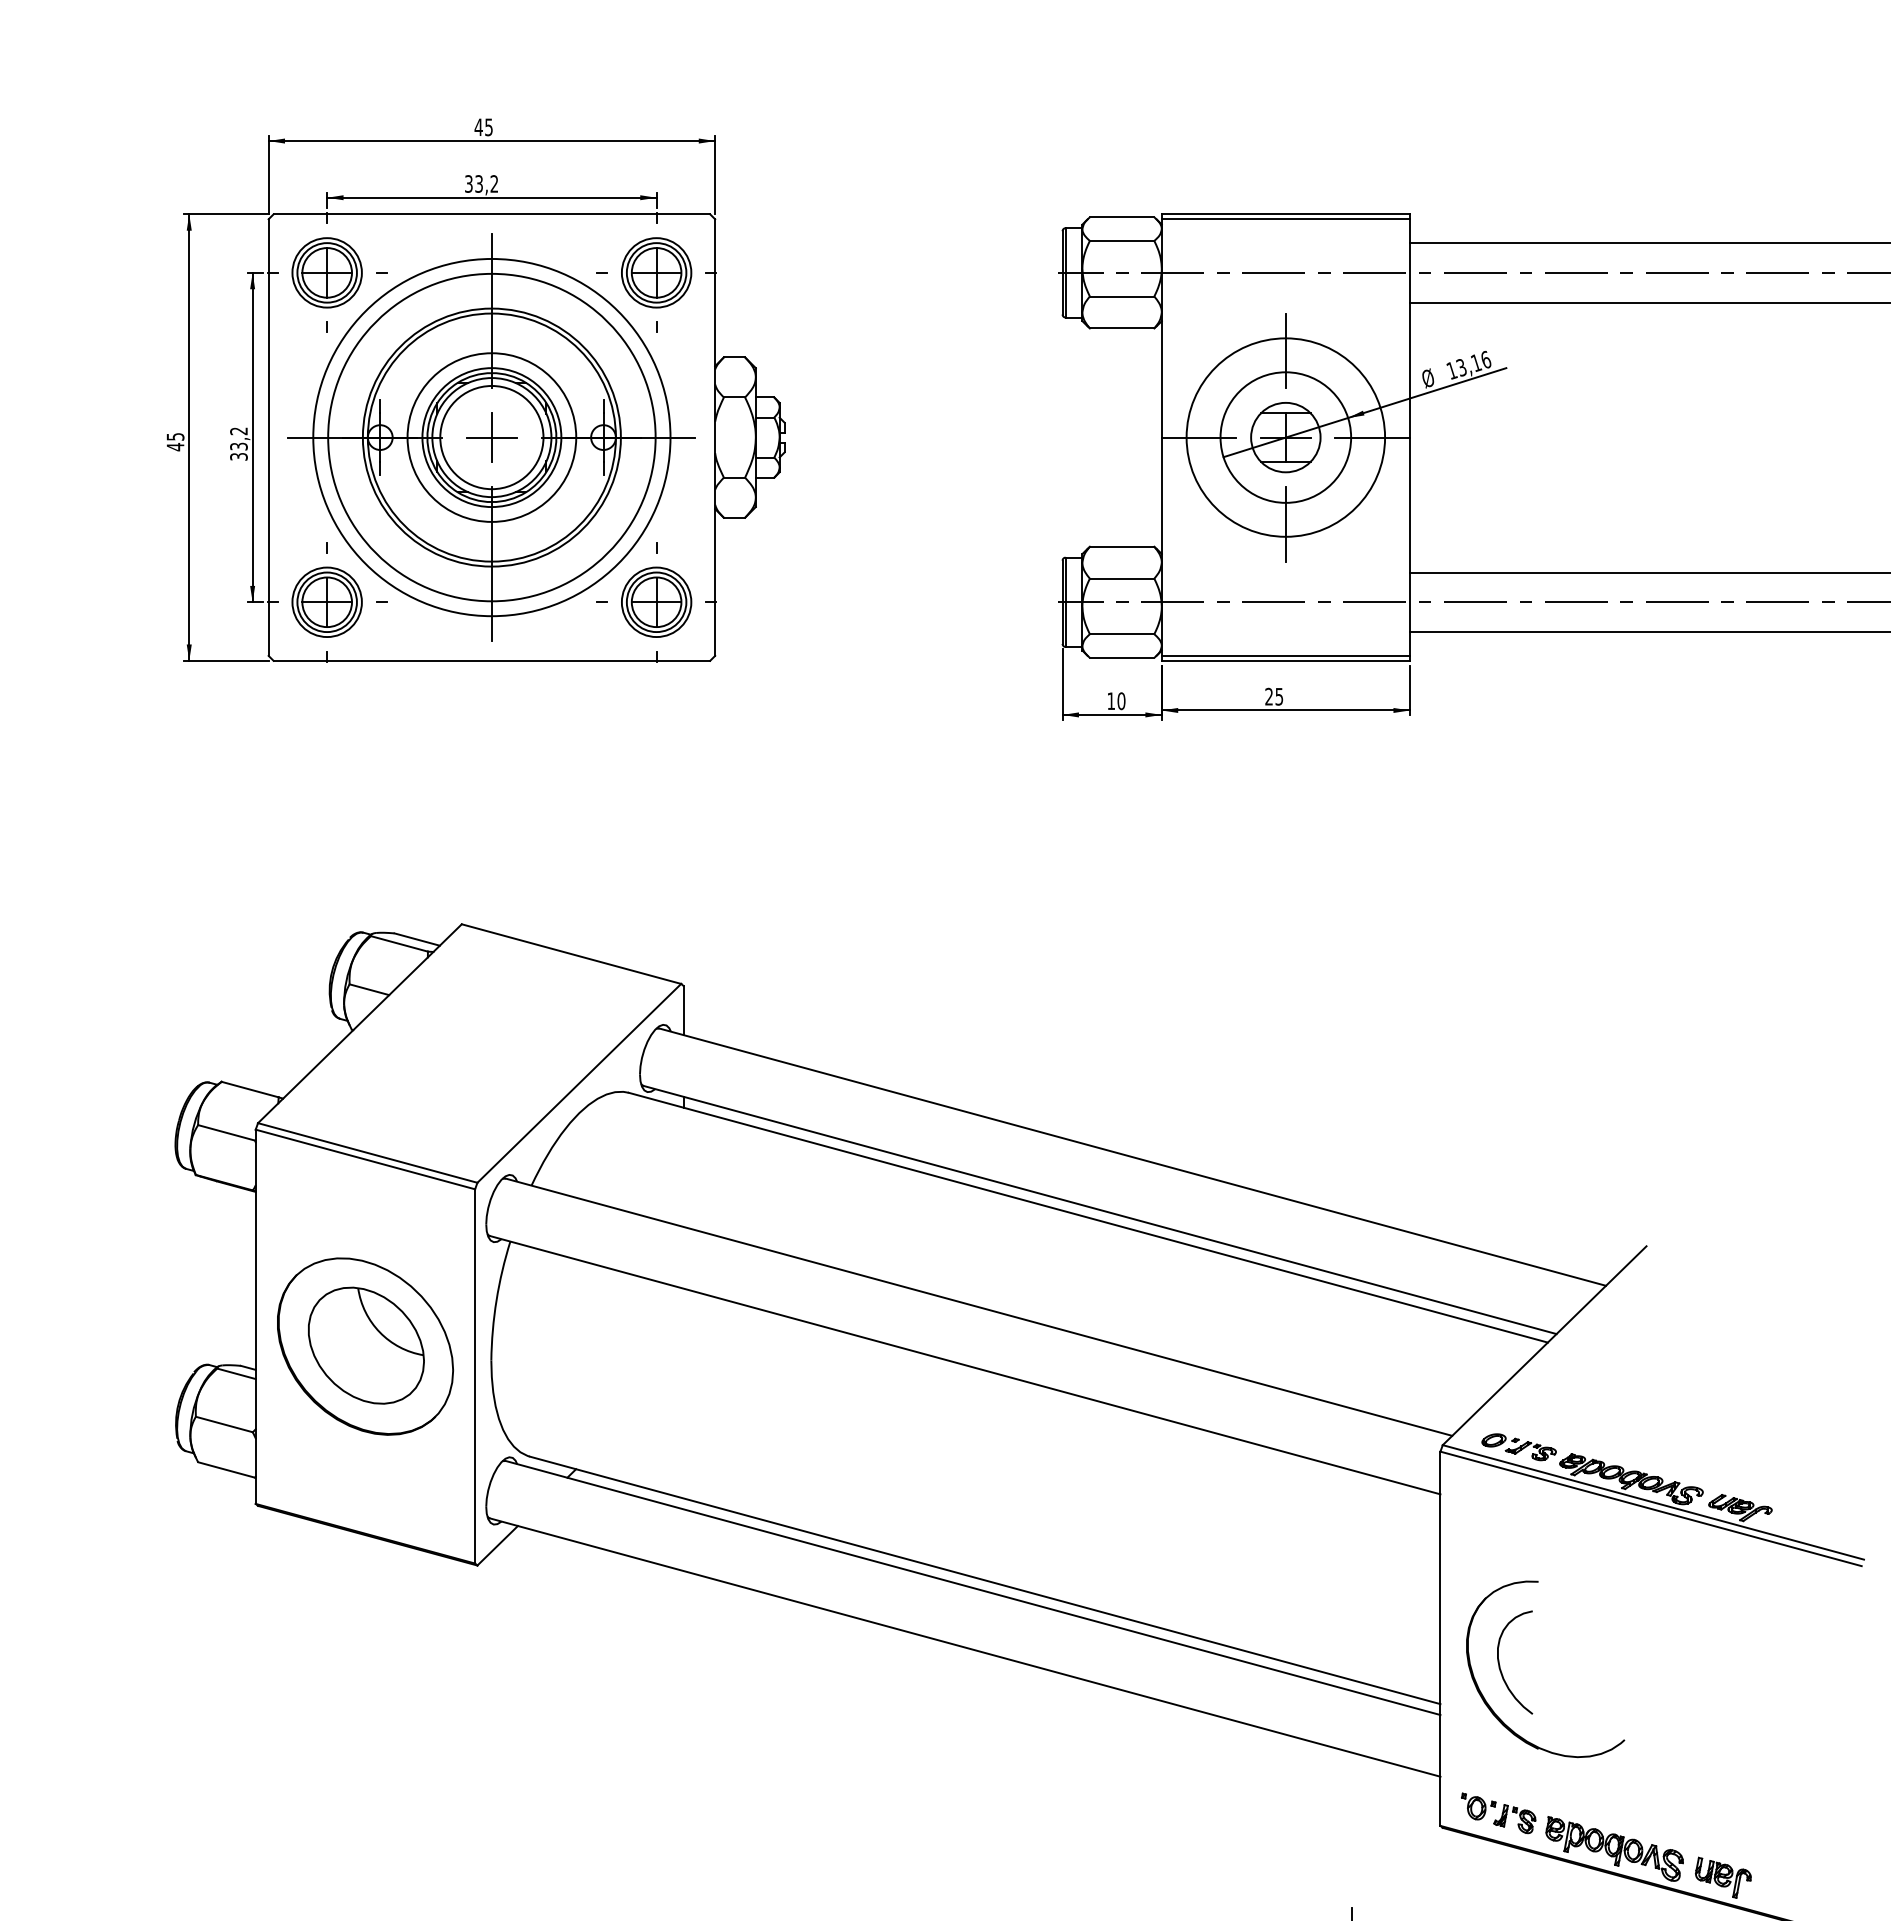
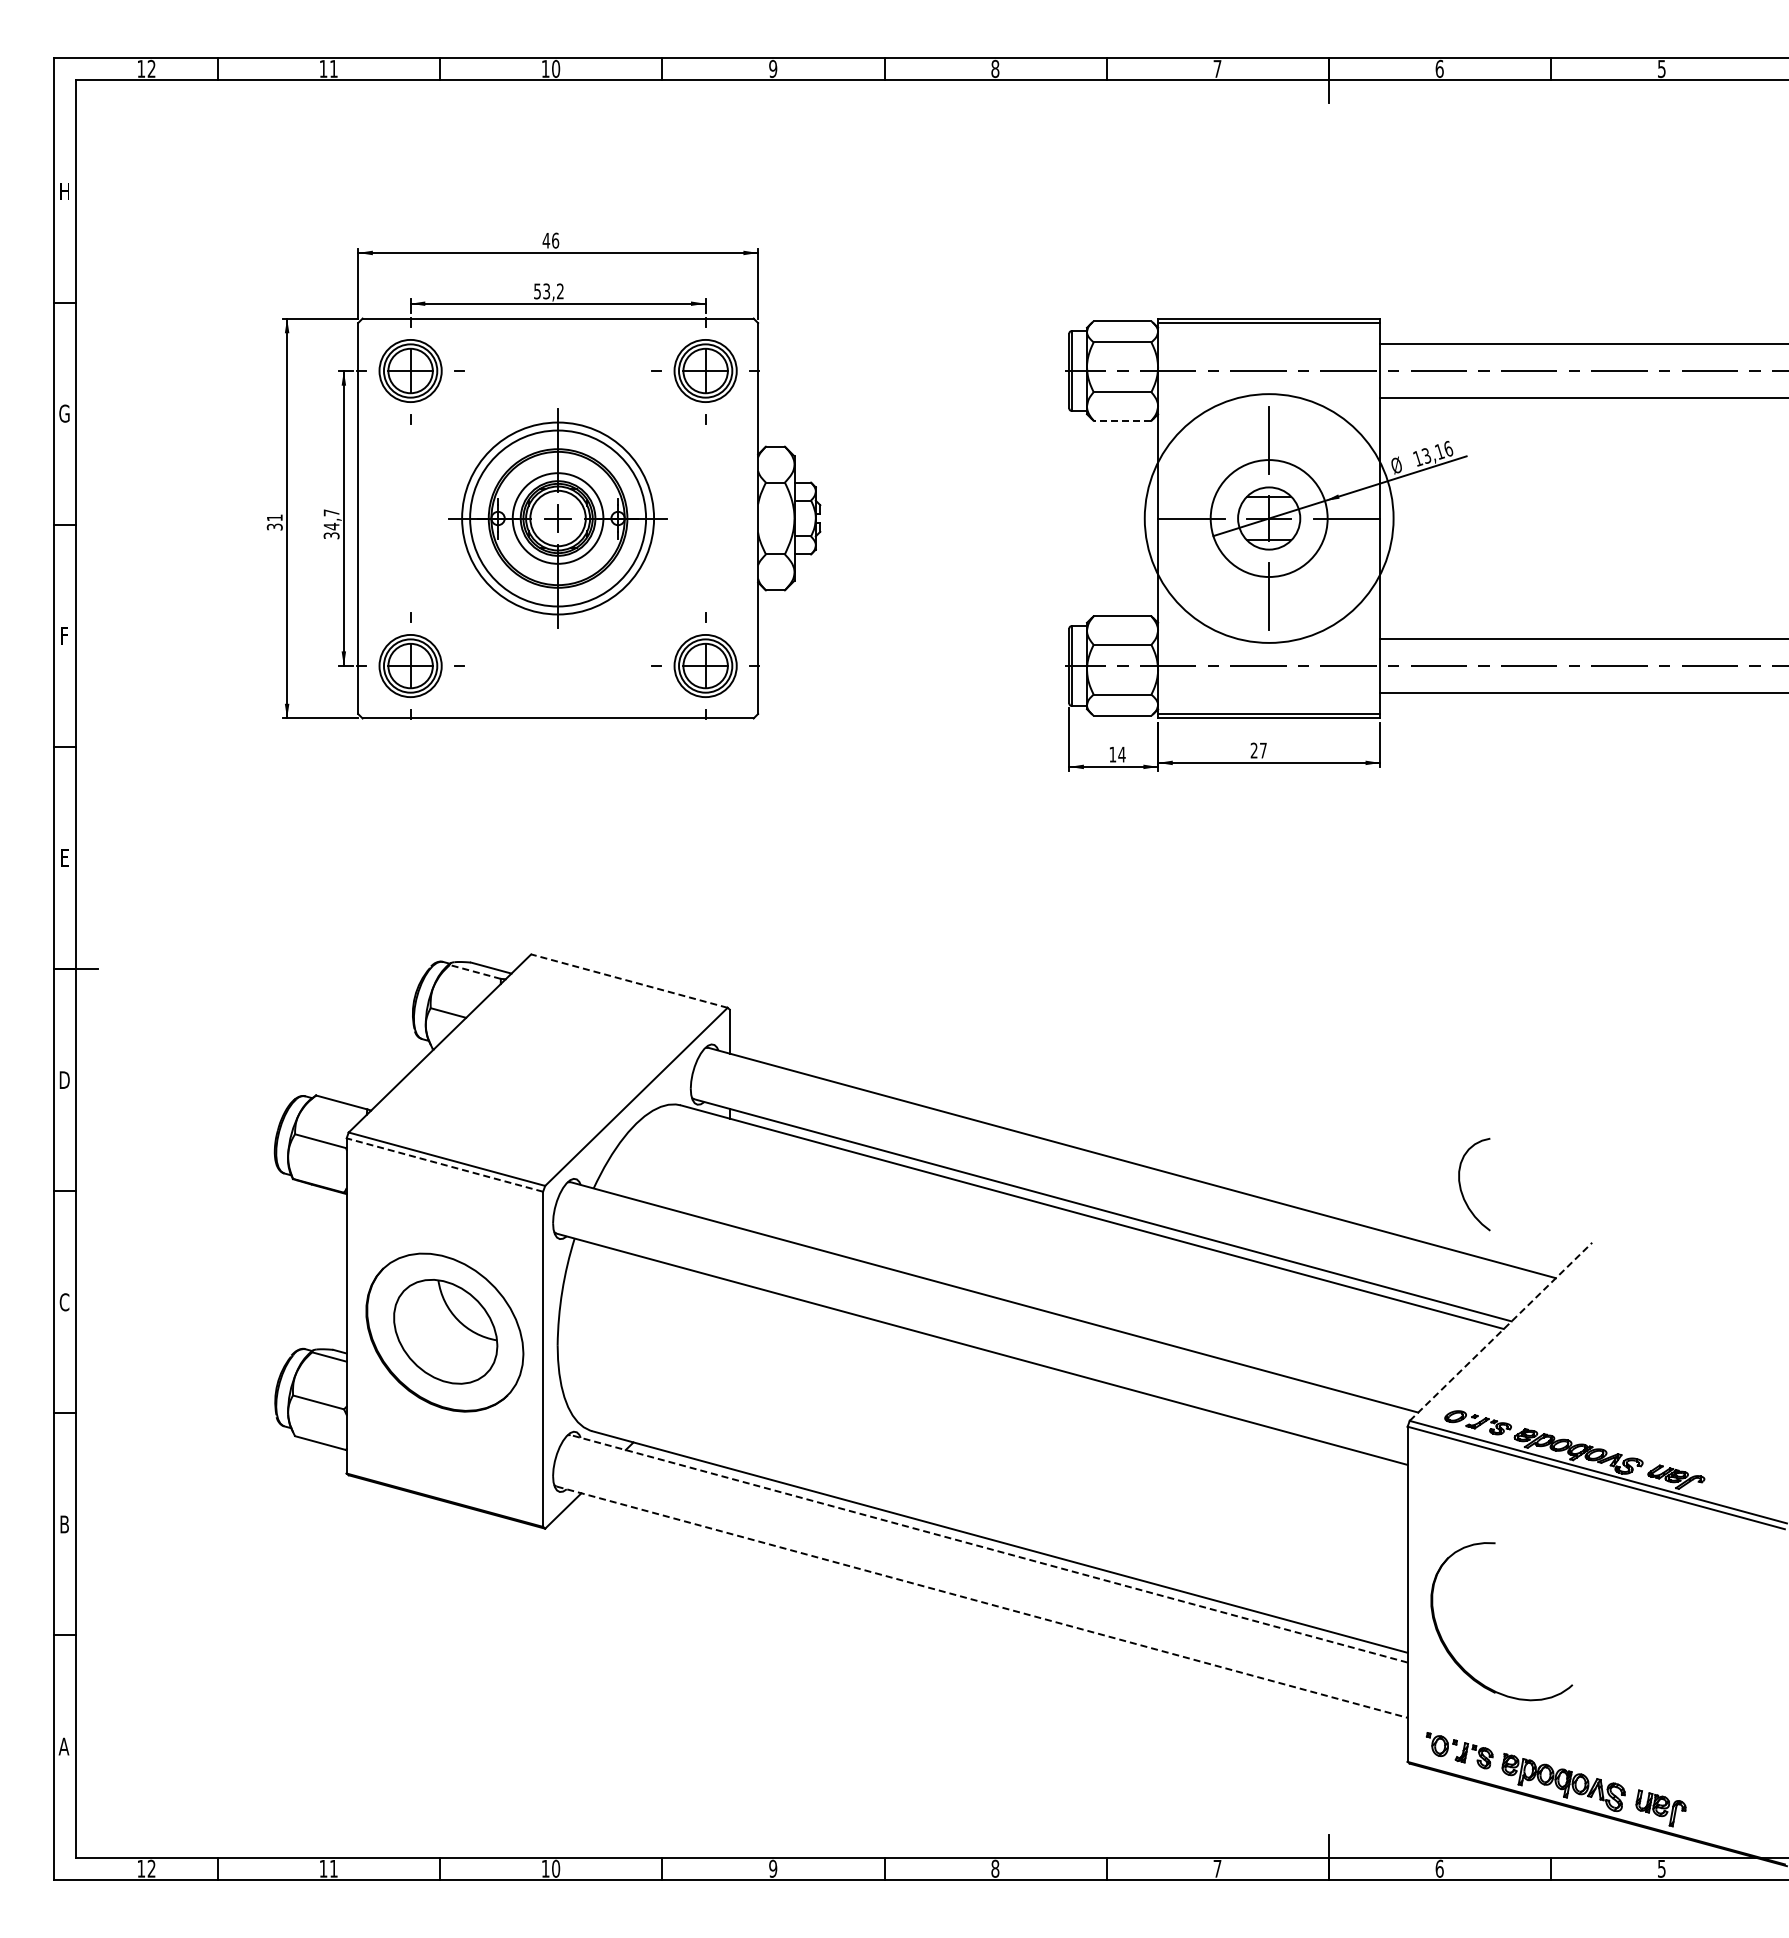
text: (488, 127) -> (555, 240), 45 -> 46
text: (468, 182) -> (537, 290), 33,2 -> 53,2
line: (1122, 328) -> (1122, 420), solid -> dashed
part: (491, 437) -> (557, 518), size x0.6
circle: (1286, 437) -> (1269, 518), size x1.4
text: (238, 438) -> (331, 519), 33,2 -> 34,7
text: (175, 442) -> (274, 522), 45 -> 31
text: (1279, 696) -> (1263, 750), 25 -> 27
text: (1120, 701) -> (1121, 754), 10 -> 14
line: (398, 943) -> (474, 971), solid -> dashed
line: (571, 954) -> (629, 981), solid -> dashed
line: (365, 1159) -> (444, 1165), solid -> dashed
line: (1545, 1345) -> (1501, 1331), solid -> dashed
line: (973, 1587) -> (989, 1548), solid -> dashed
line: (965, 1647) -> (982, 1602), solid -> dashed
curve: (1500, 1664) -> (1461, 1186), moved

